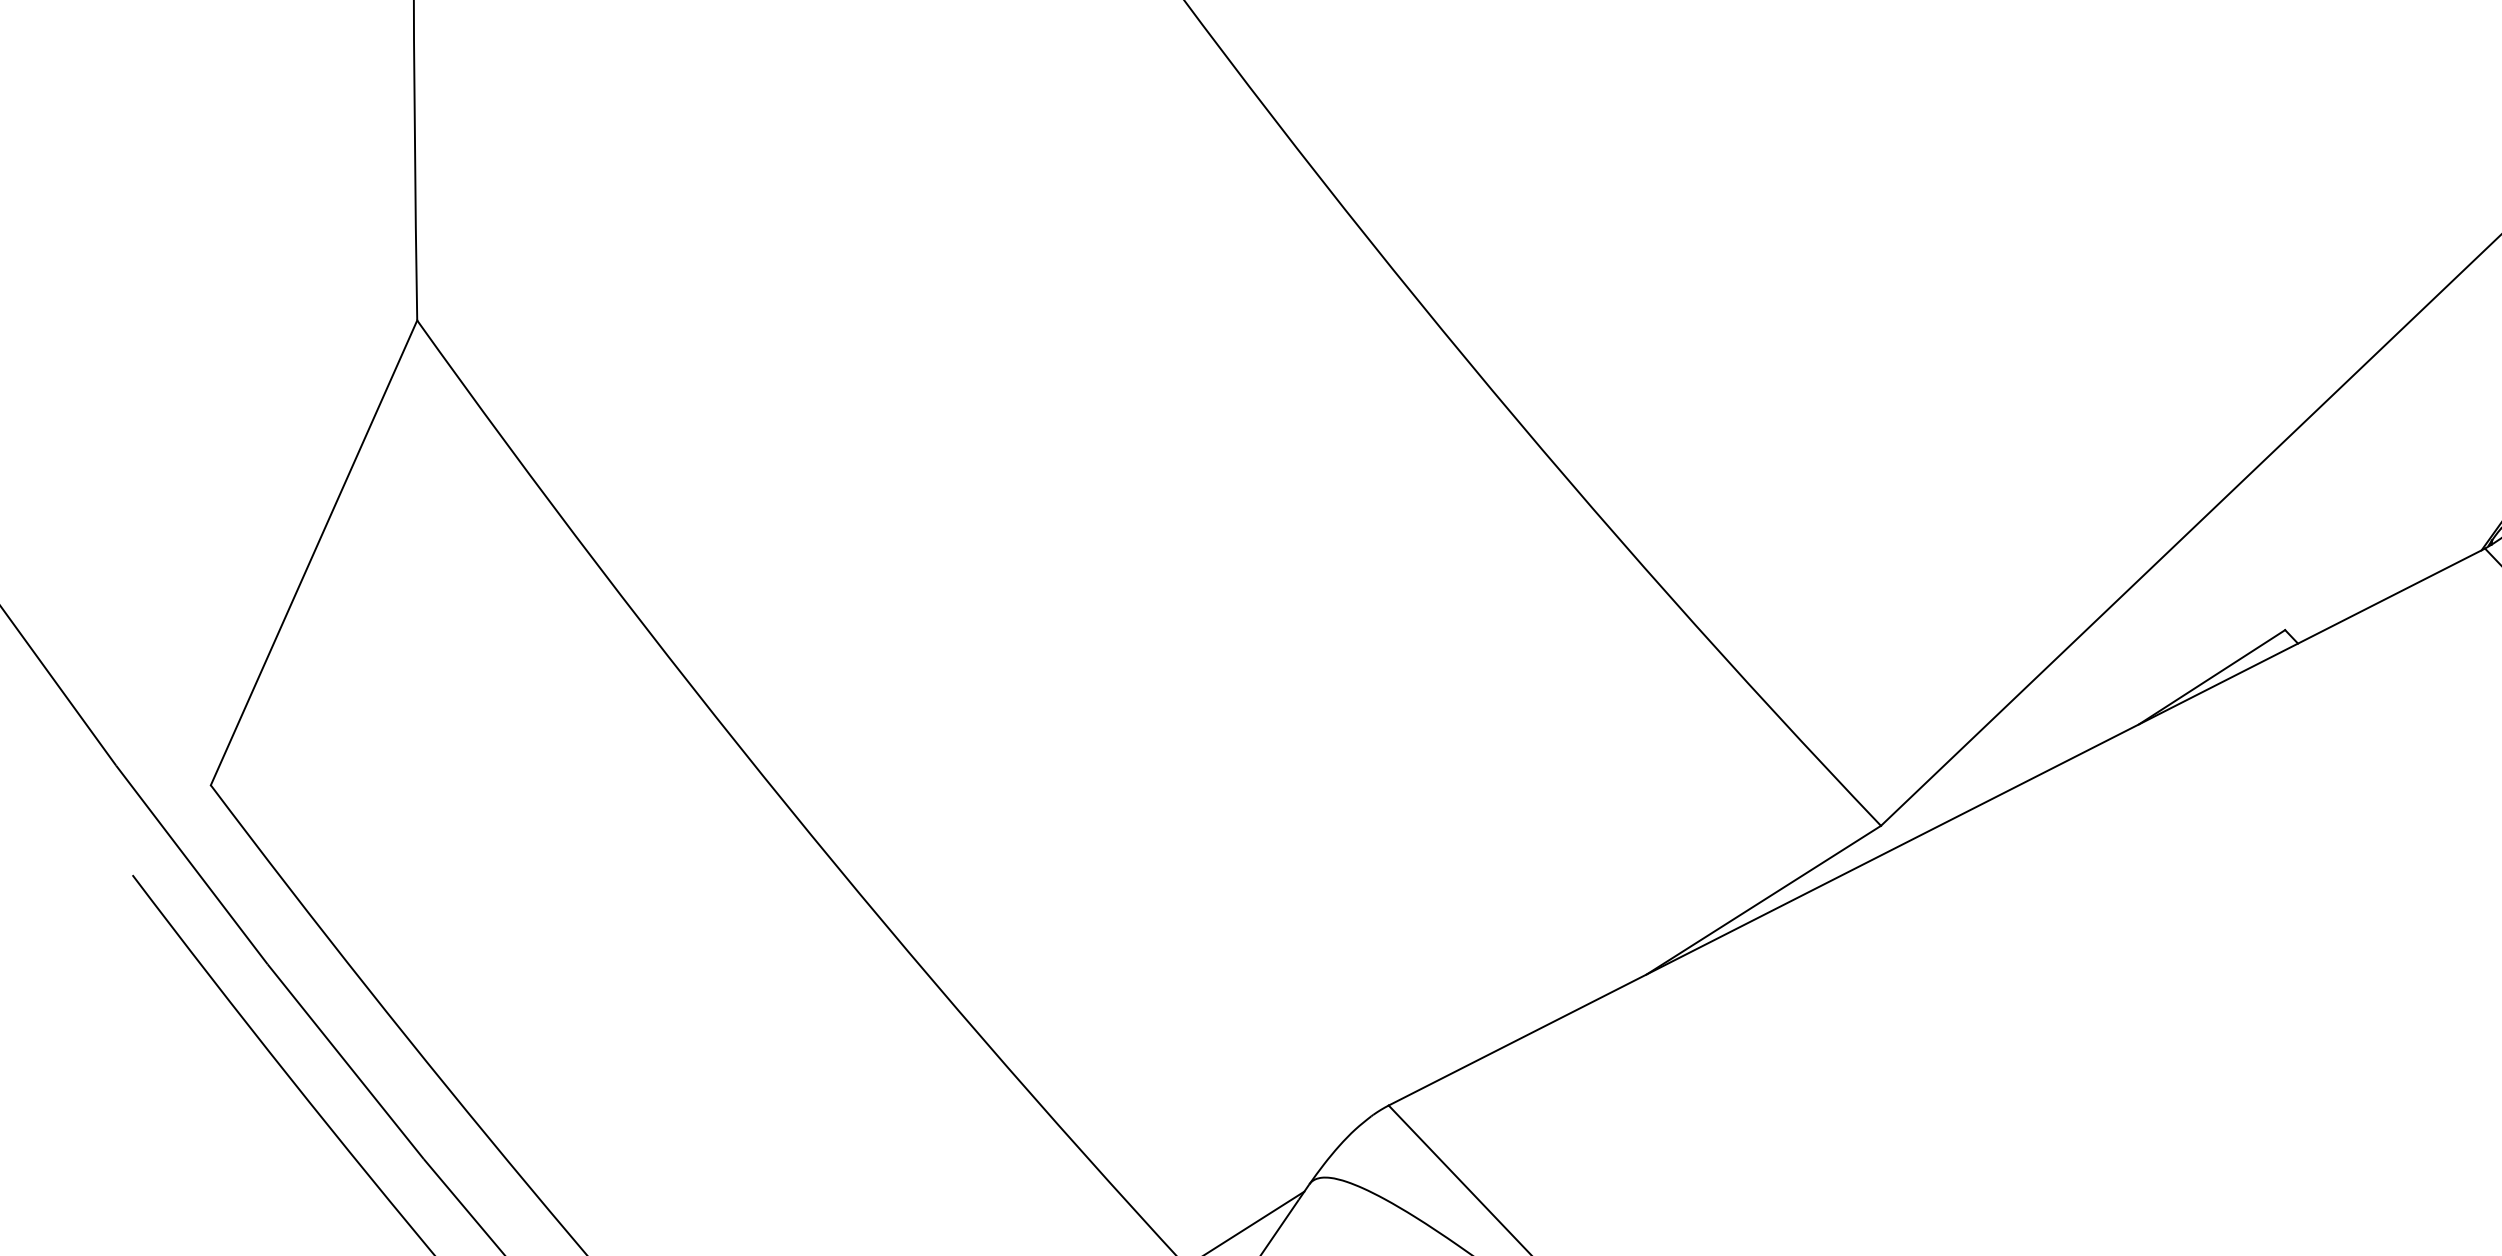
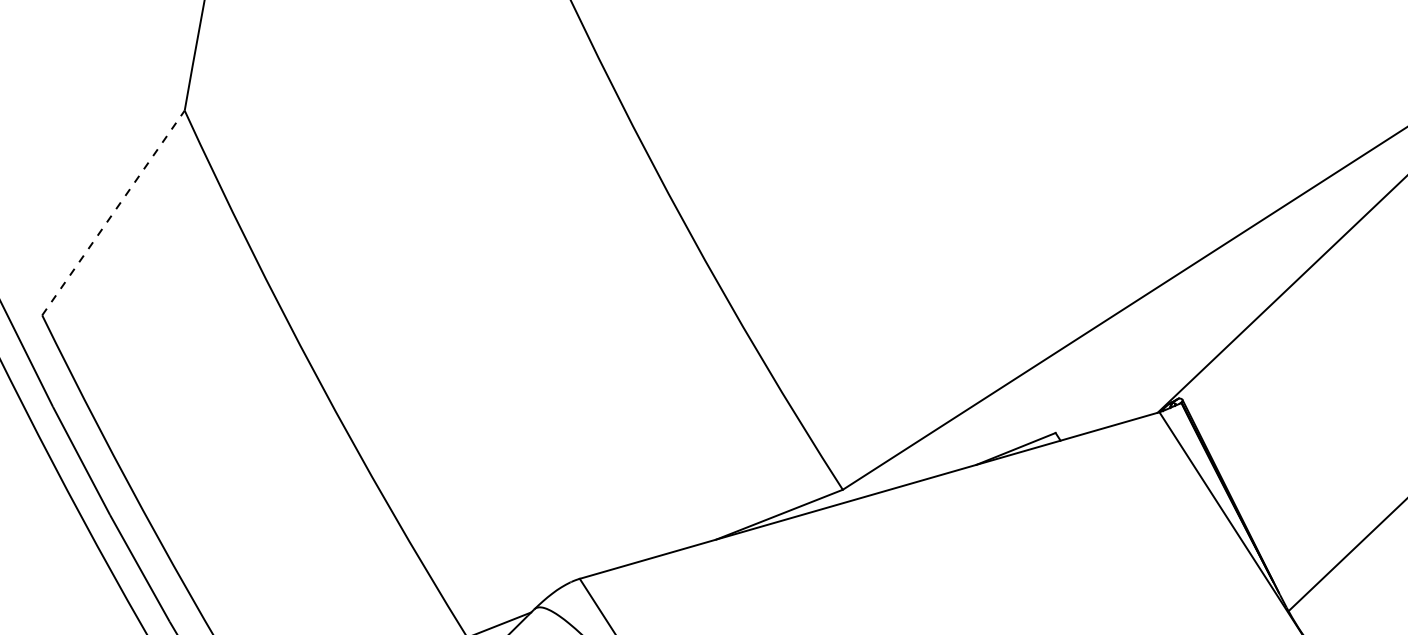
line: (314, 553) -> (113, 213), solid -> dashed

